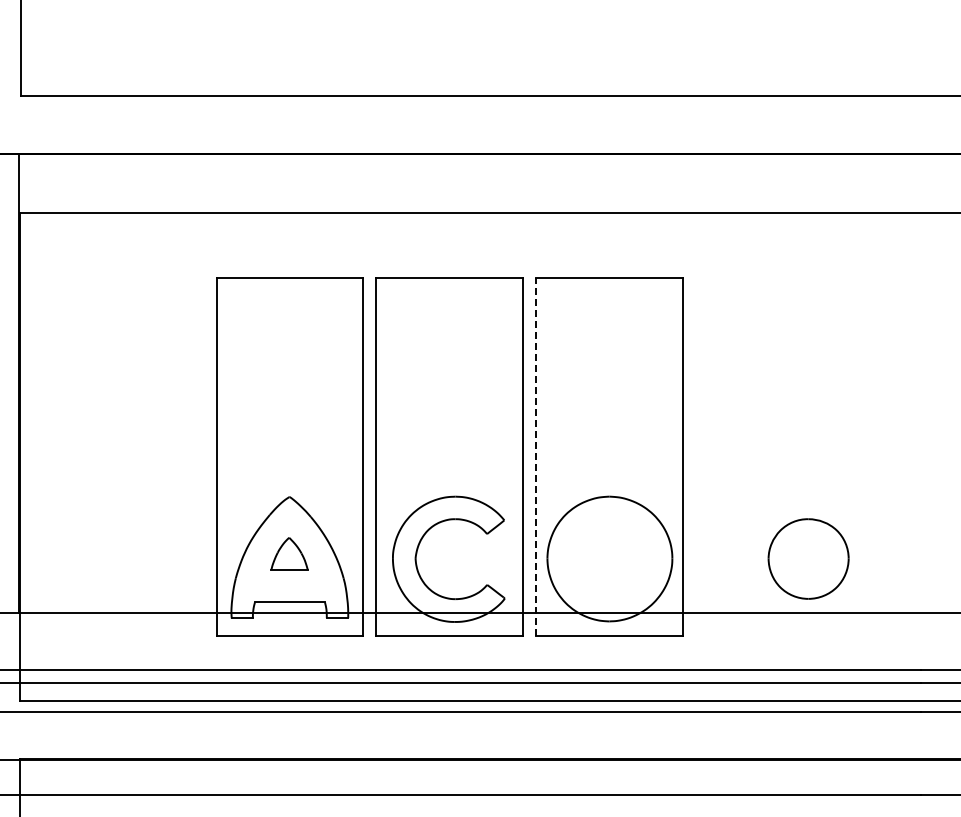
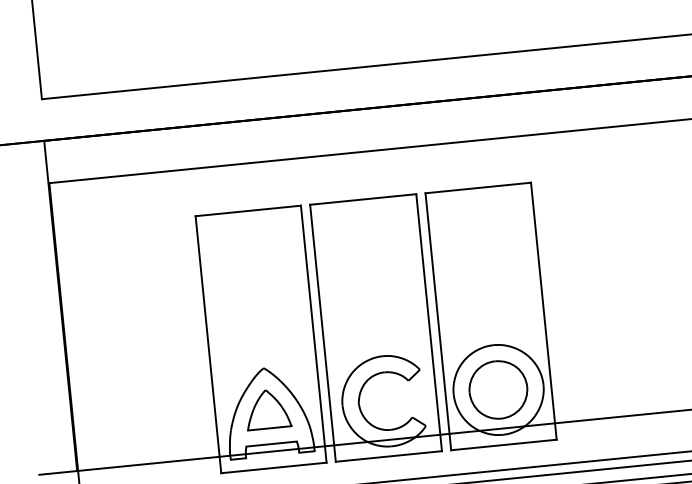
line: (536, 456) -> (438, 321), dashed -> solid
part: (289, 553) -> (267, 408), size x1.67
part: (808, 558) -> (498, 389), moved

